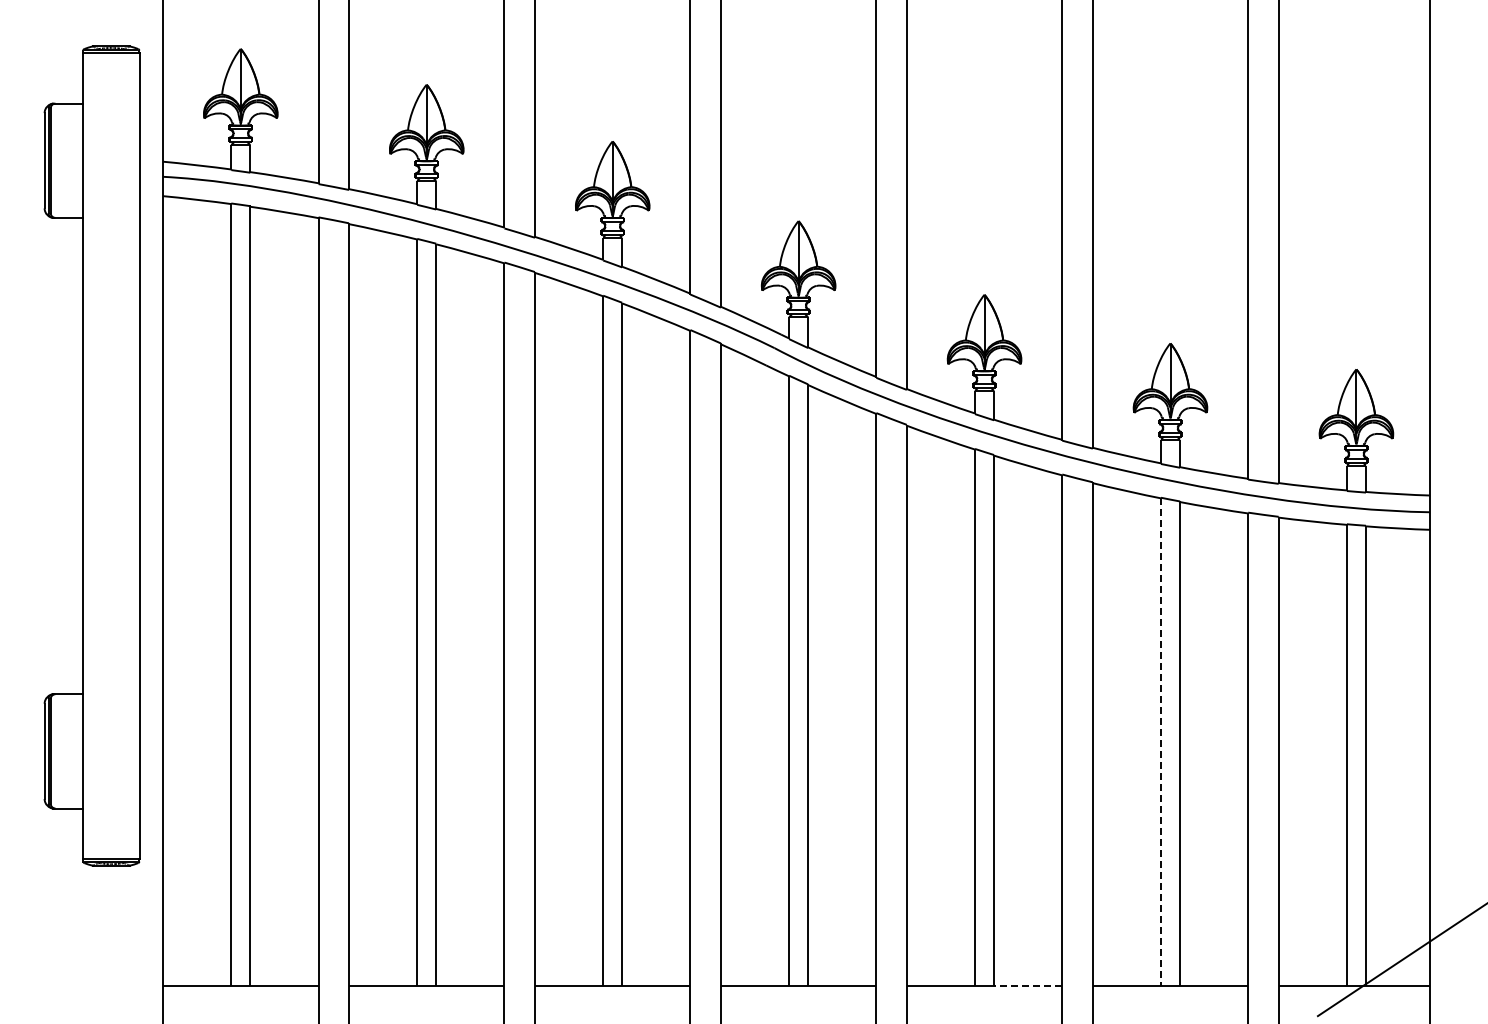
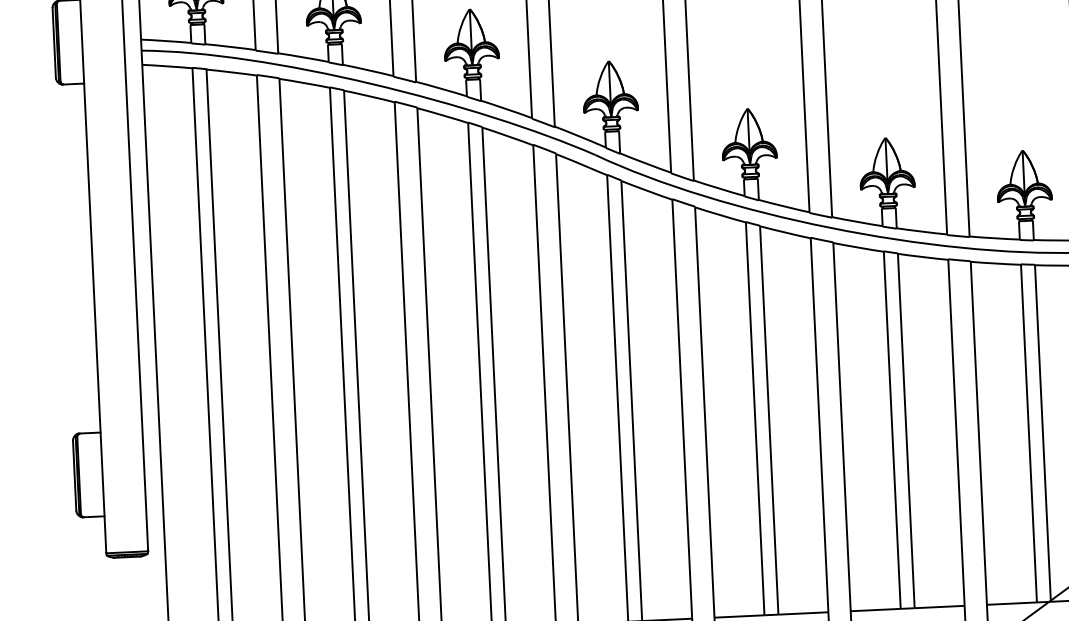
line: (1160, 741) -> (891, 429), dashed -> solid
line: (1027, 985) -> (802, 613), dashed -> solid

